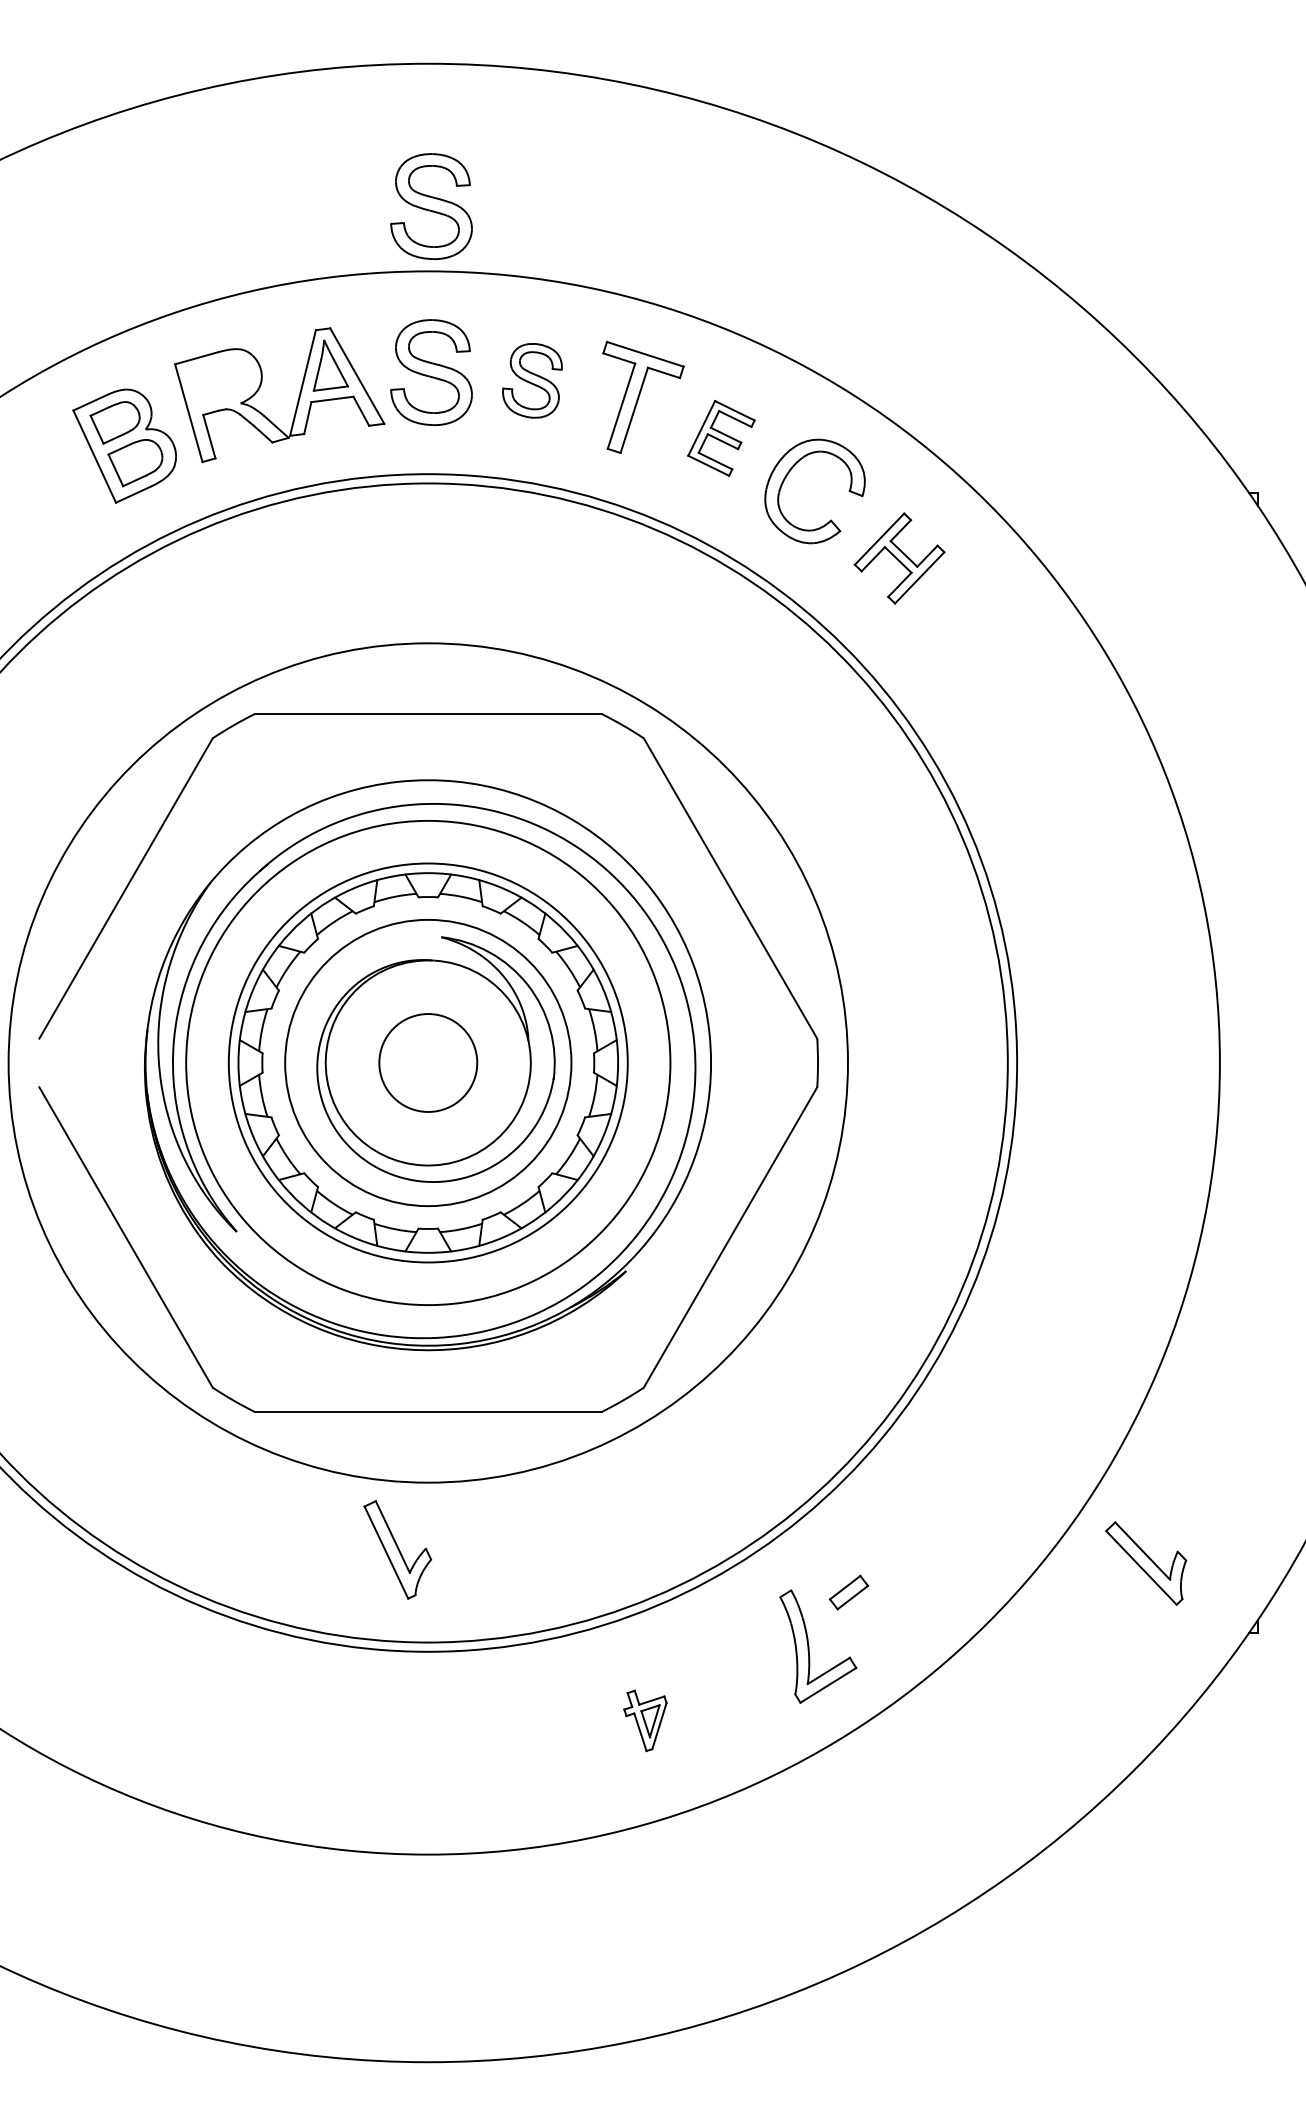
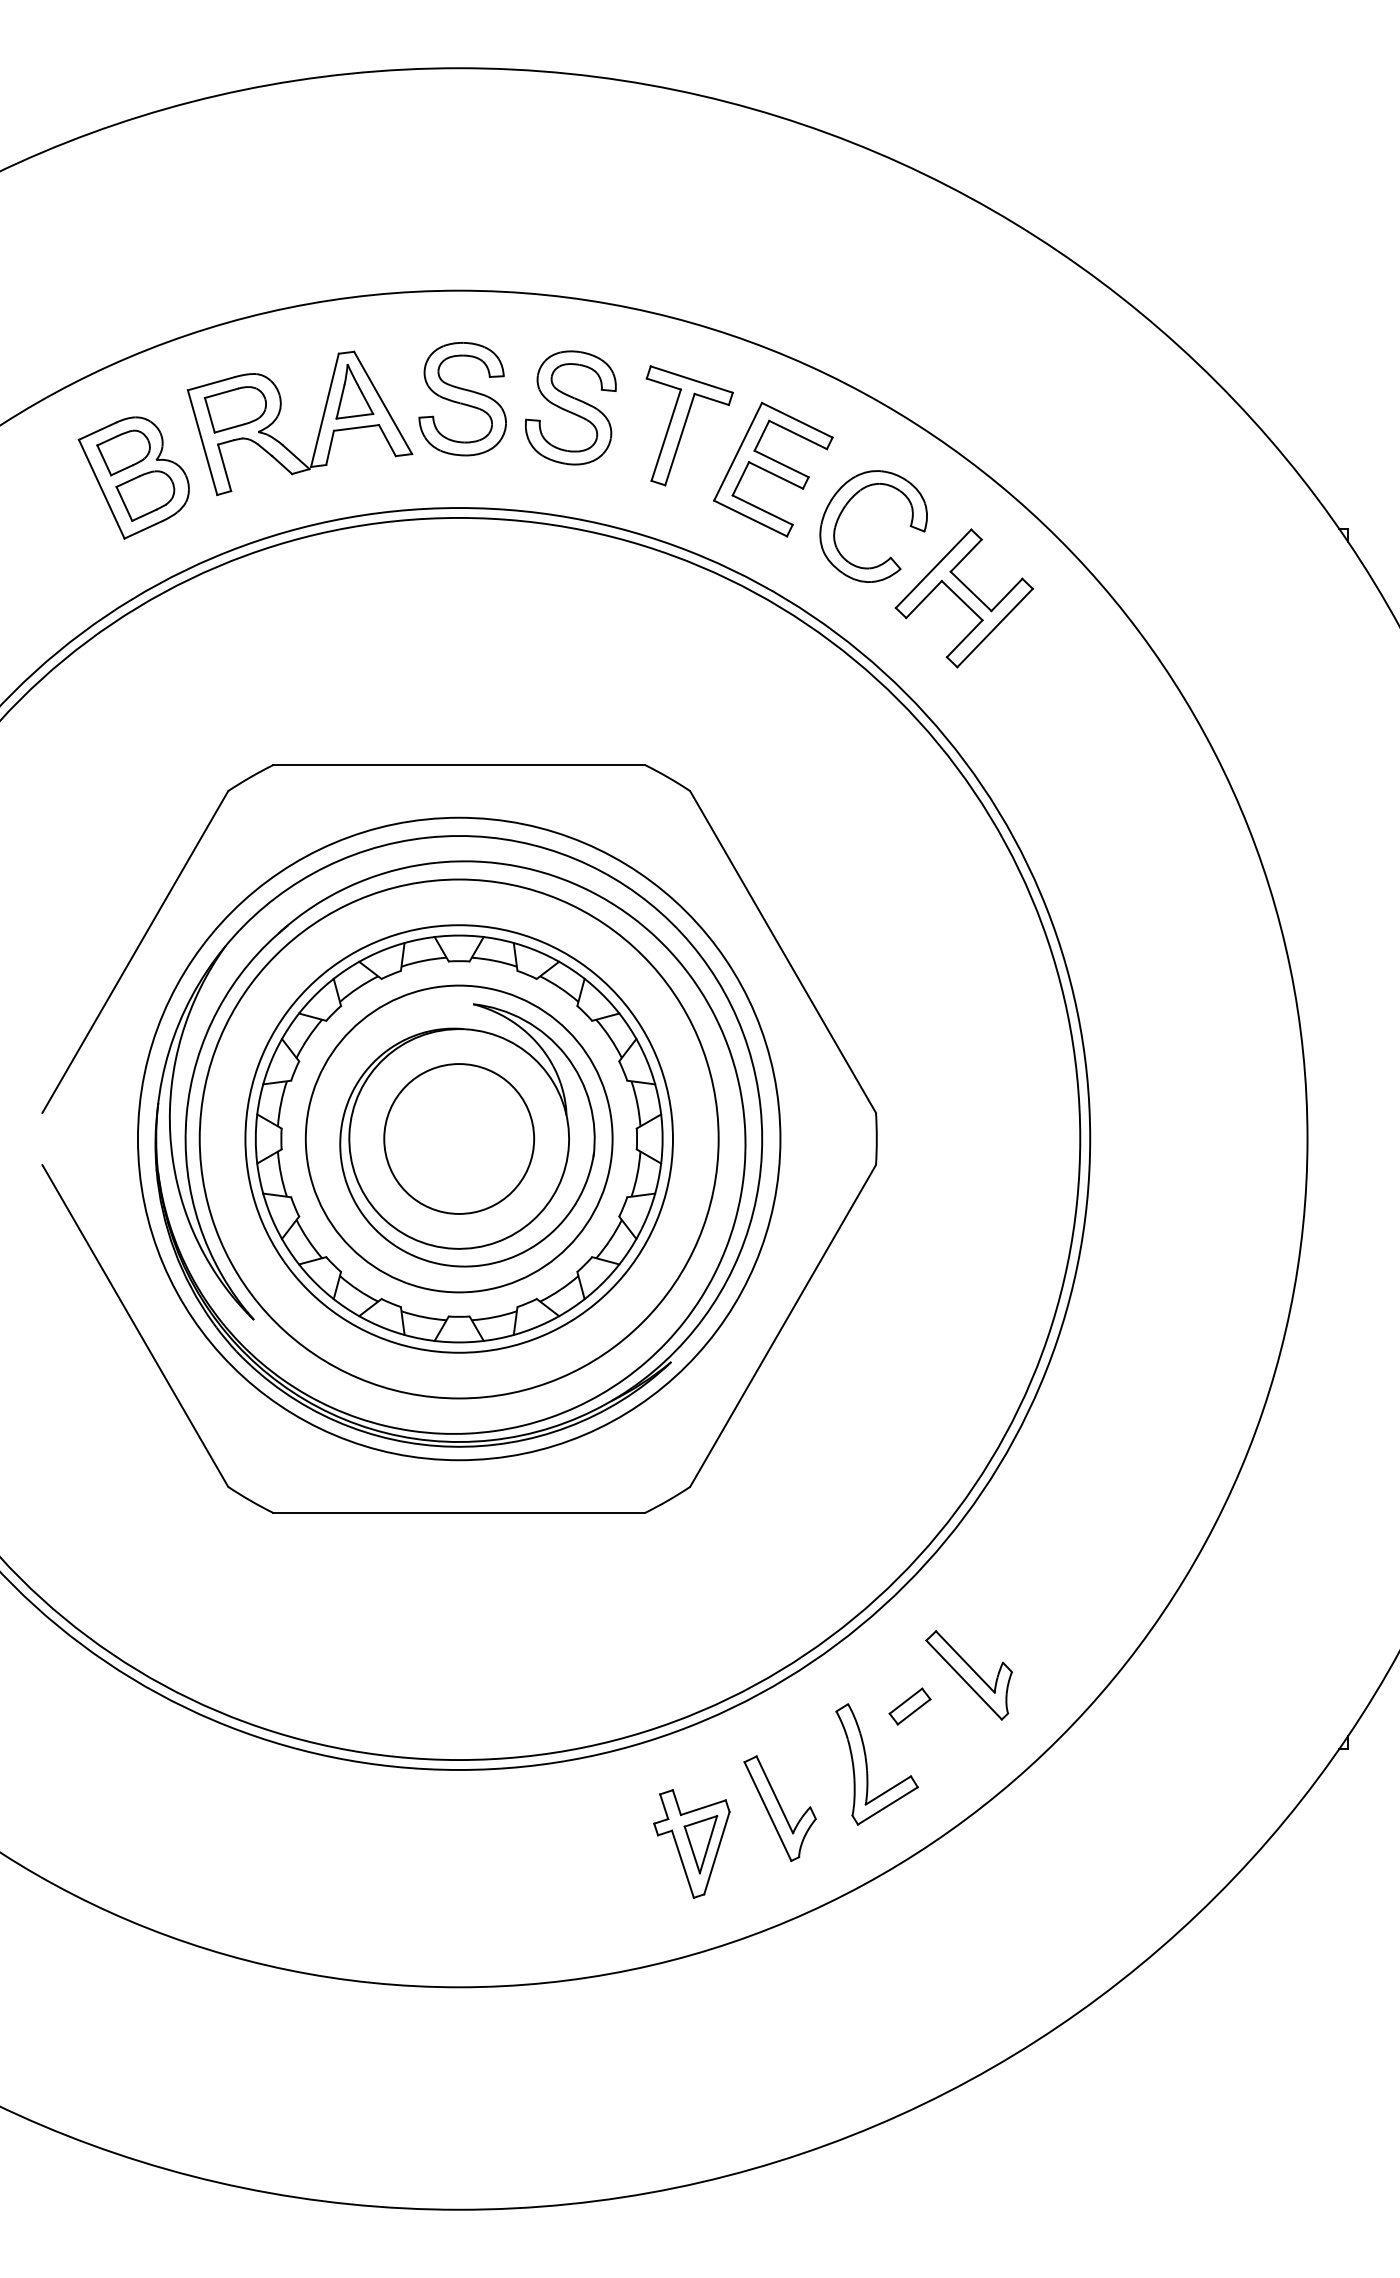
part: (431, 206) -> (462, 221), removed
part: (532, 380) -> (570, 407), size x1.43
part: (219, 382) -> (235, 409), added
part: (721, 438) -> (773, 469), size x1.67
part: (899, 558) -> (964, 598), size x1.43
circle: (428, 1062) -> (459, 1138), size x0.71
circle: (428, 1062) -> (459, 1138), size x1.43
part: (397, 1549) -> (779, 1808), moved
part: (1146, 1563) -> (969, 1675), moved
part: (645, 1720) -> (691, 1843), size x1.67

